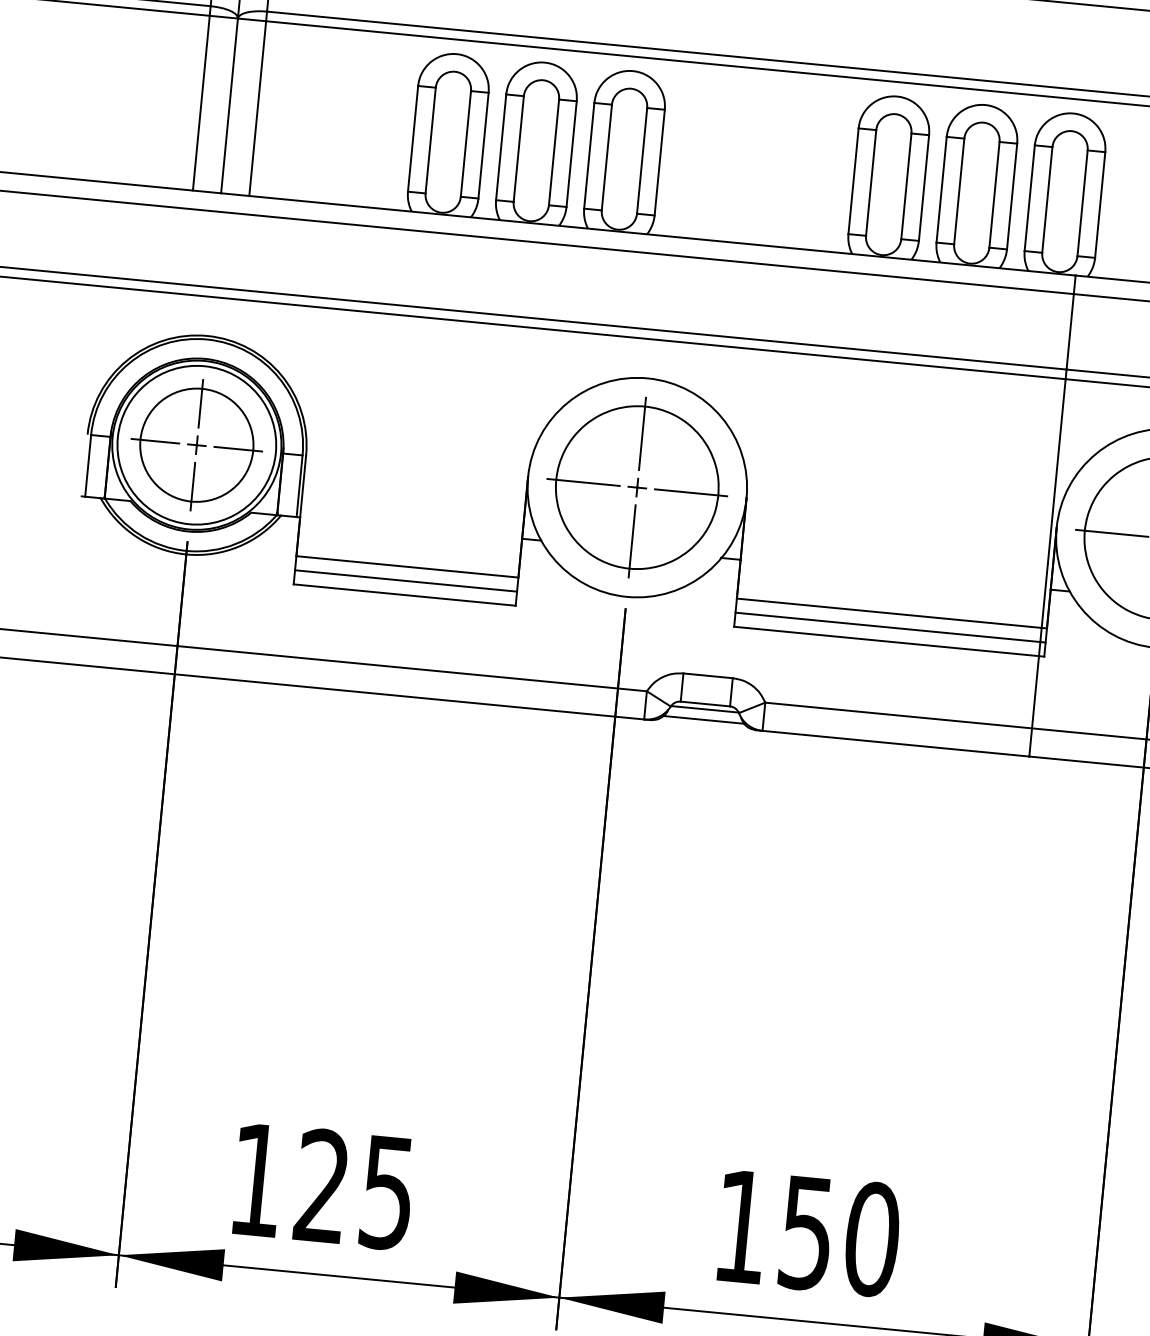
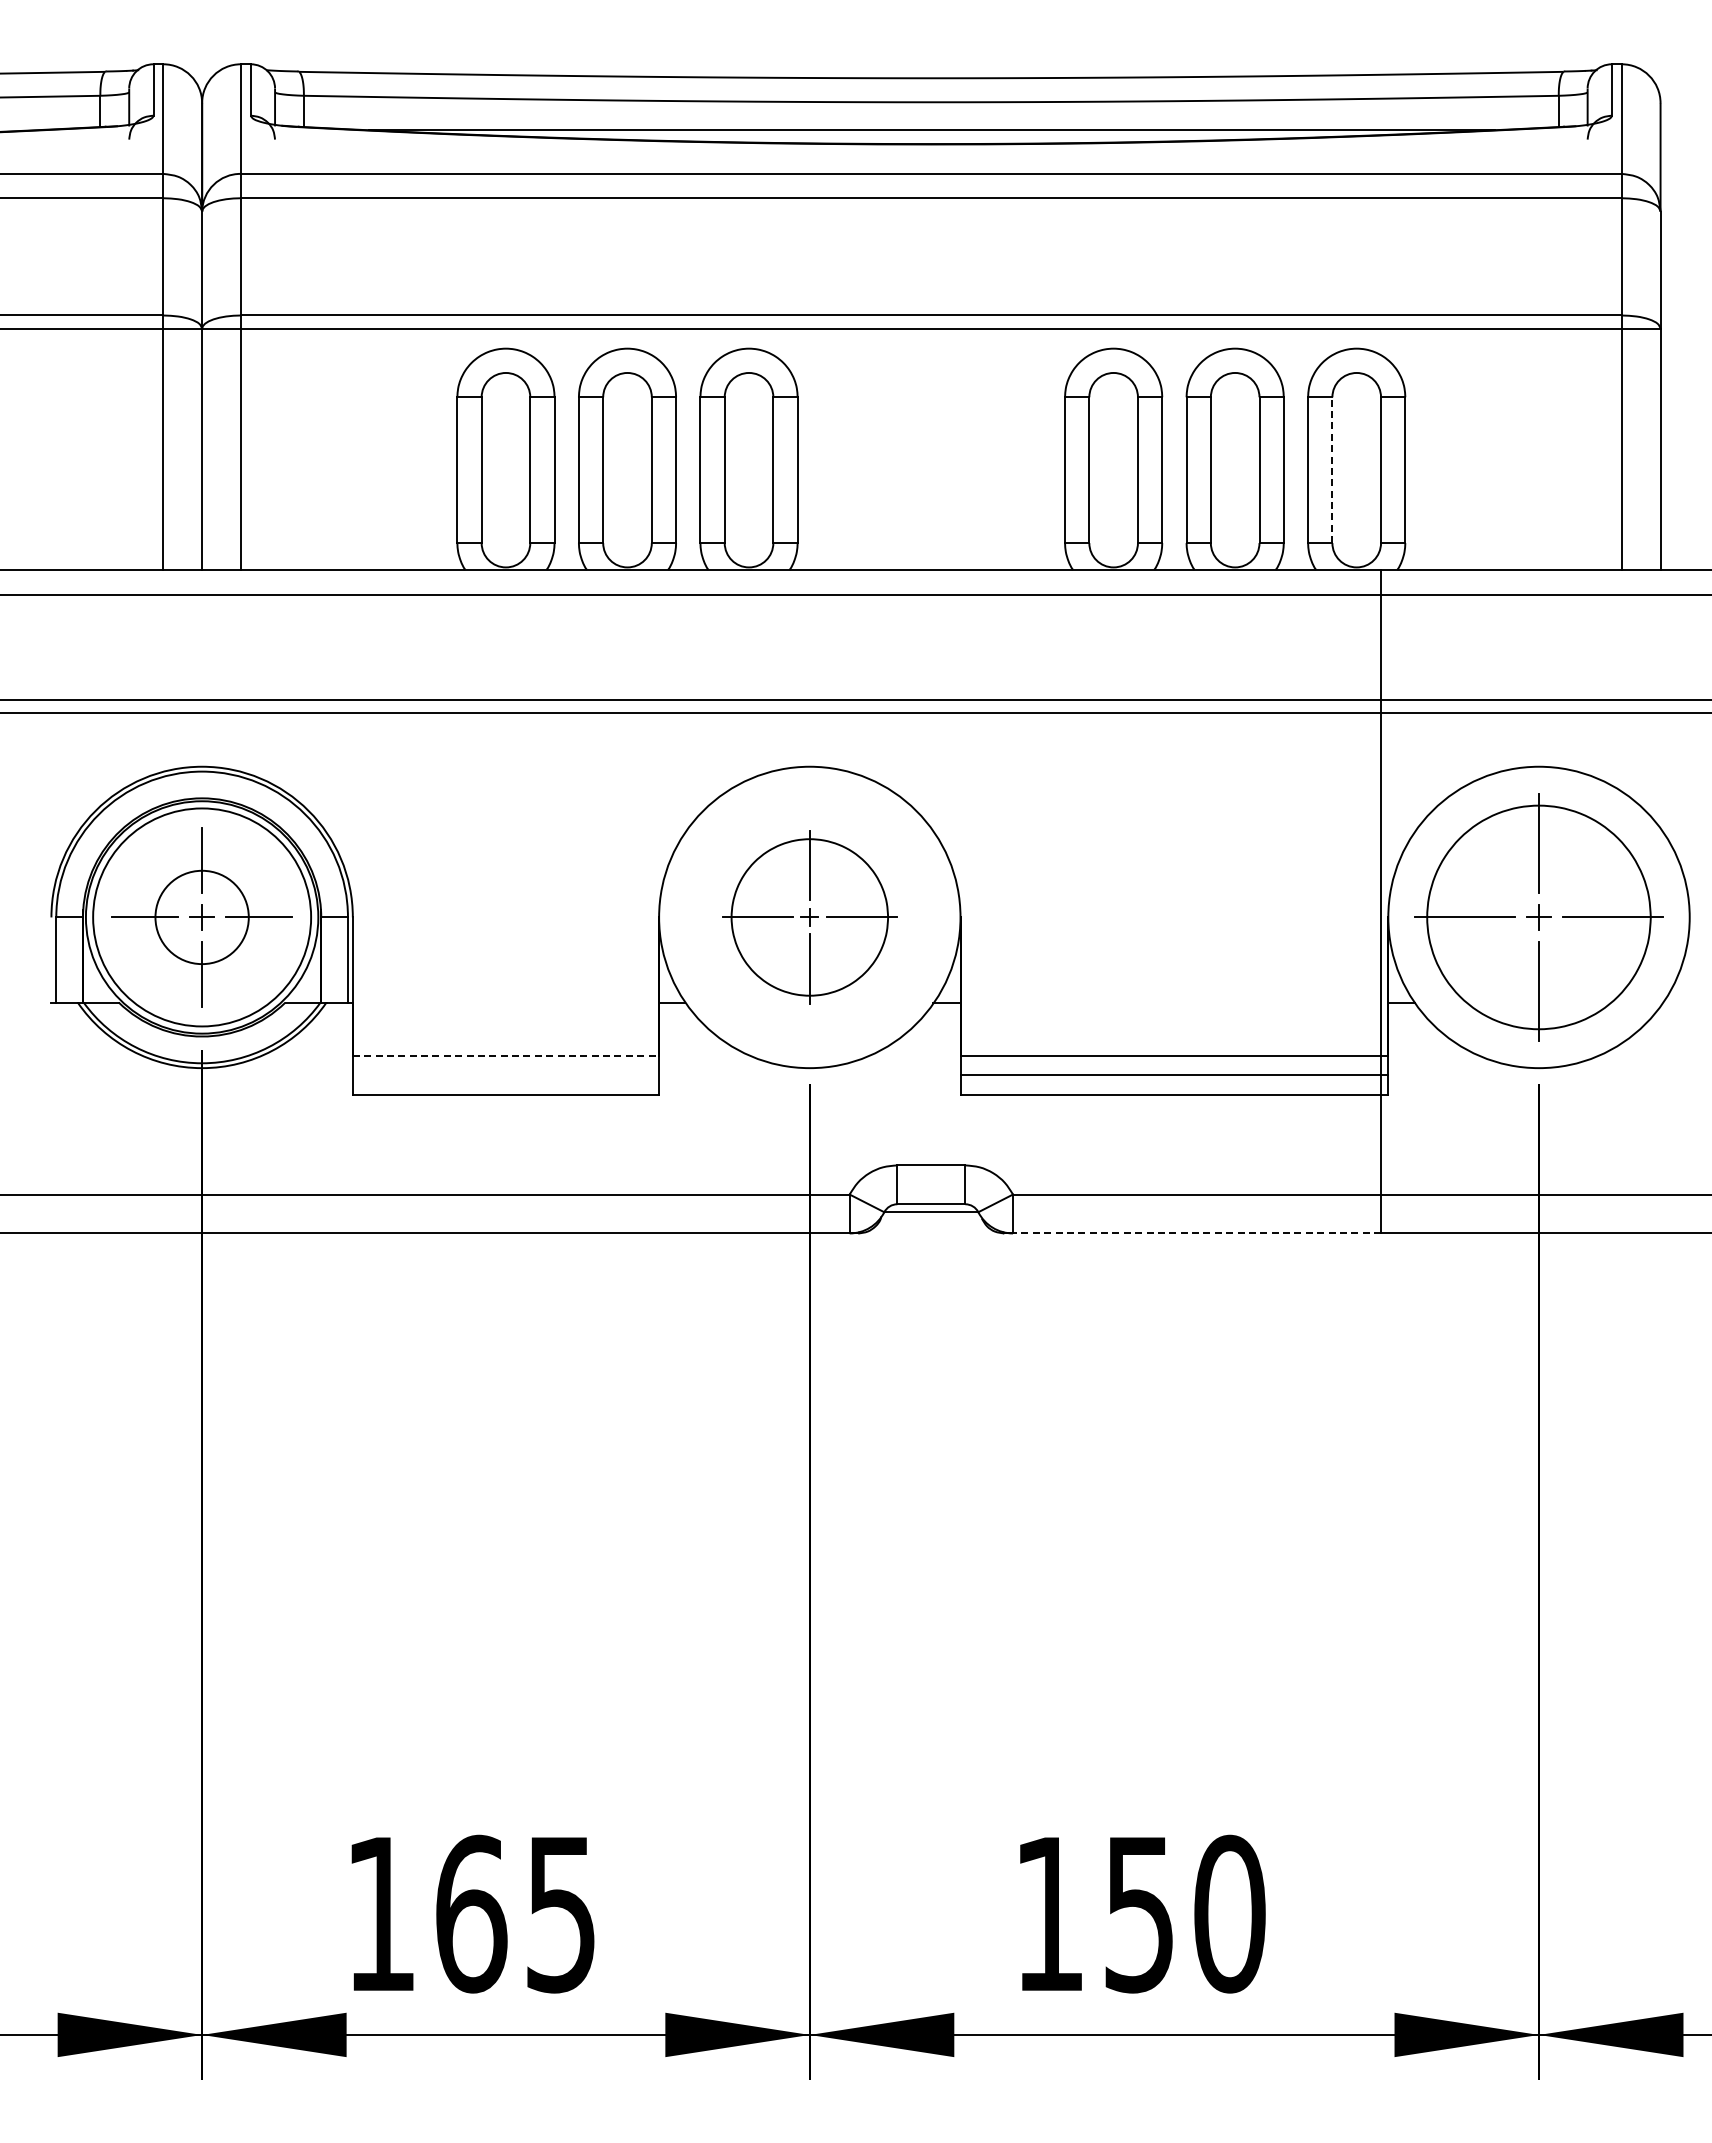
line: (1047, 200) -> (1332, 470), solid -> dashed
circle: (196, 445) -> (201, 917), size x0.6
part: (637, 487) -> (809, 917), size x0.7
line: (407, 567) -> (506, 1056), solid -> dashed
line: (405, 580) -> (505, 1075), removed
line: (703, 720) -> (930, 1226), removed
line: (895, 743) -> (1196, 1233), solid -> dashed
text: (322, 1186) -> (471, 1913), 125 -> 165

